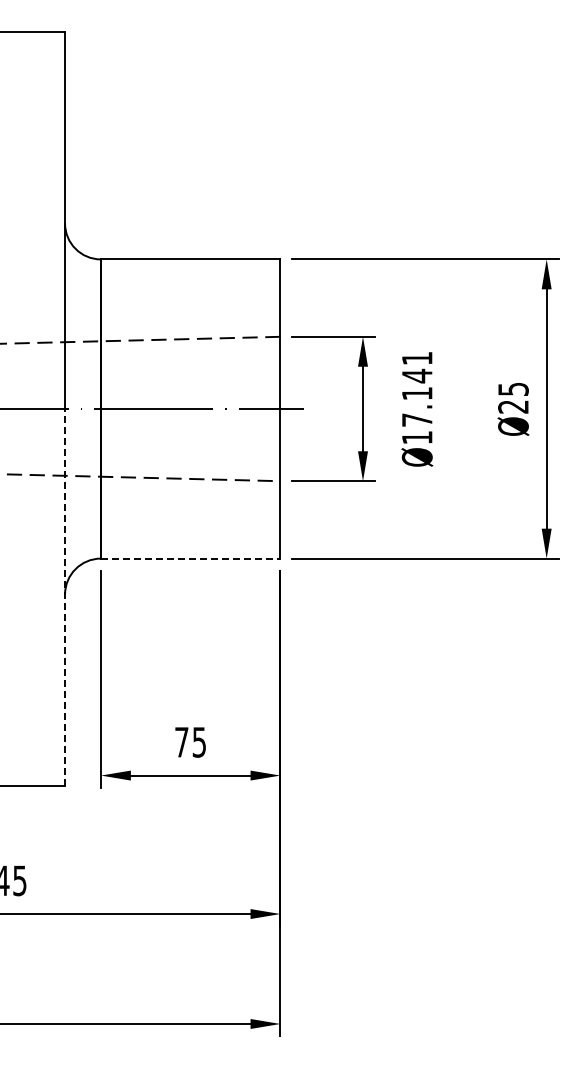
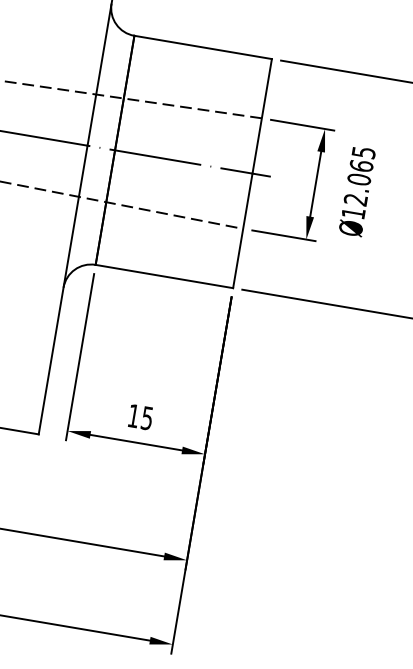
text: (416, 389) -> (359, 176), Ø17.141 -> Ø12.065
line: (190, 558) -> (164, 276), dashed -> solid
line: (65, 597) -> (63, 290), dashed -> solid
text: (181, 742) -> (133, 416), 75 -> 15

